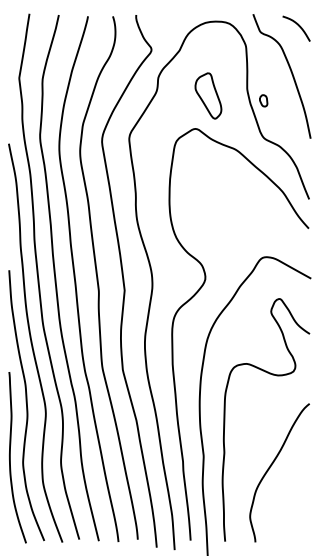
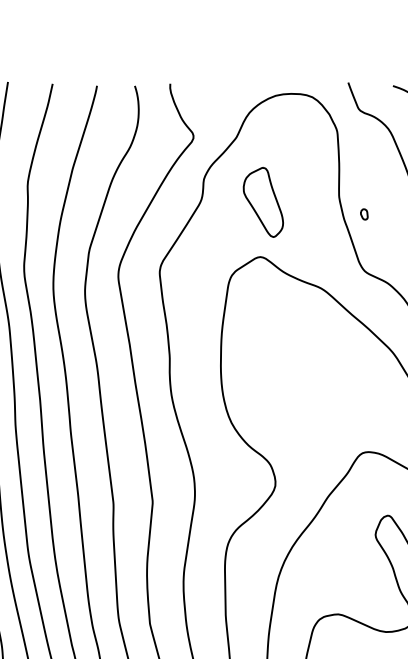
part: (208, 95) -> (263, 201), moved
part: (263, 100) -> (363, 213), size x0.6

